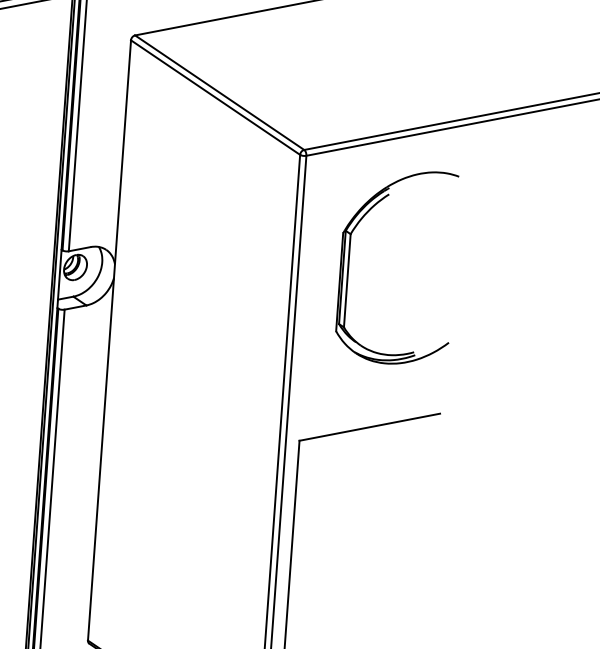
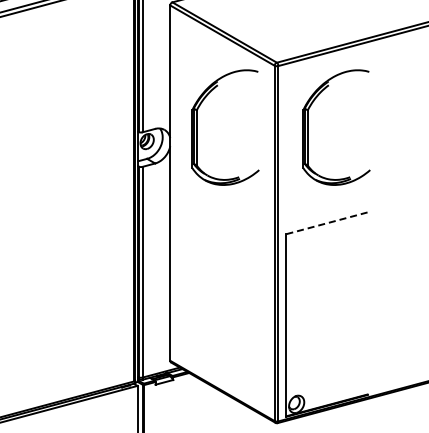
part: (162, 249) -> (197, 127), added
line: (370, 427) -> (327, 223), solid -> dashed

